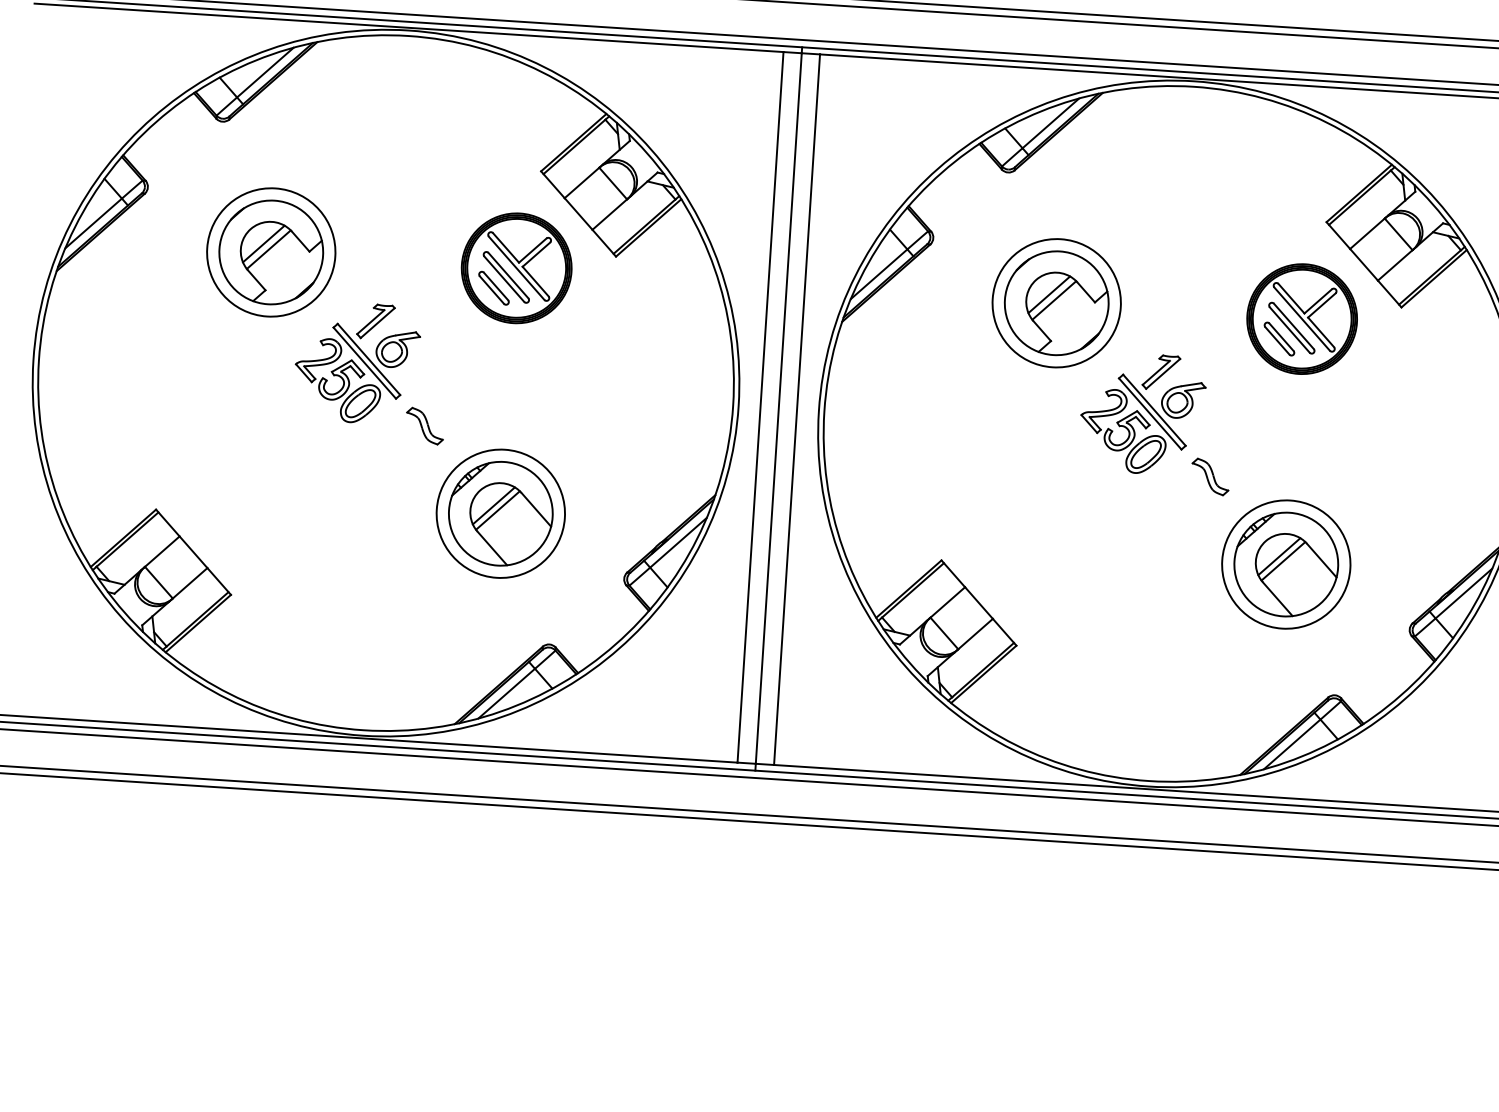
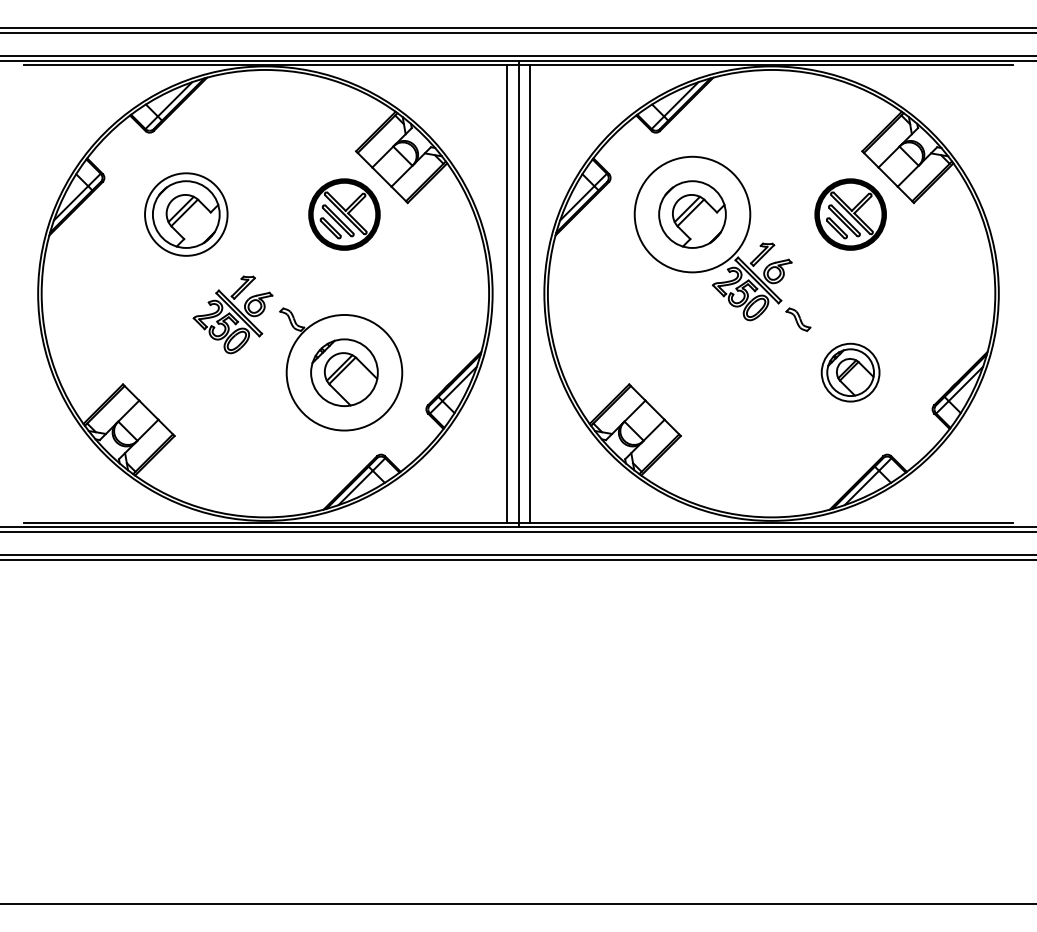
circle: (1056, 303) -> (692, 214), size x1.4
part: (356, 362) -> (232, 314), moved
circle: (500, 513) -> (344, 372), size x1.4
part: (1286, 564) -> (850, 372), size x0.7

